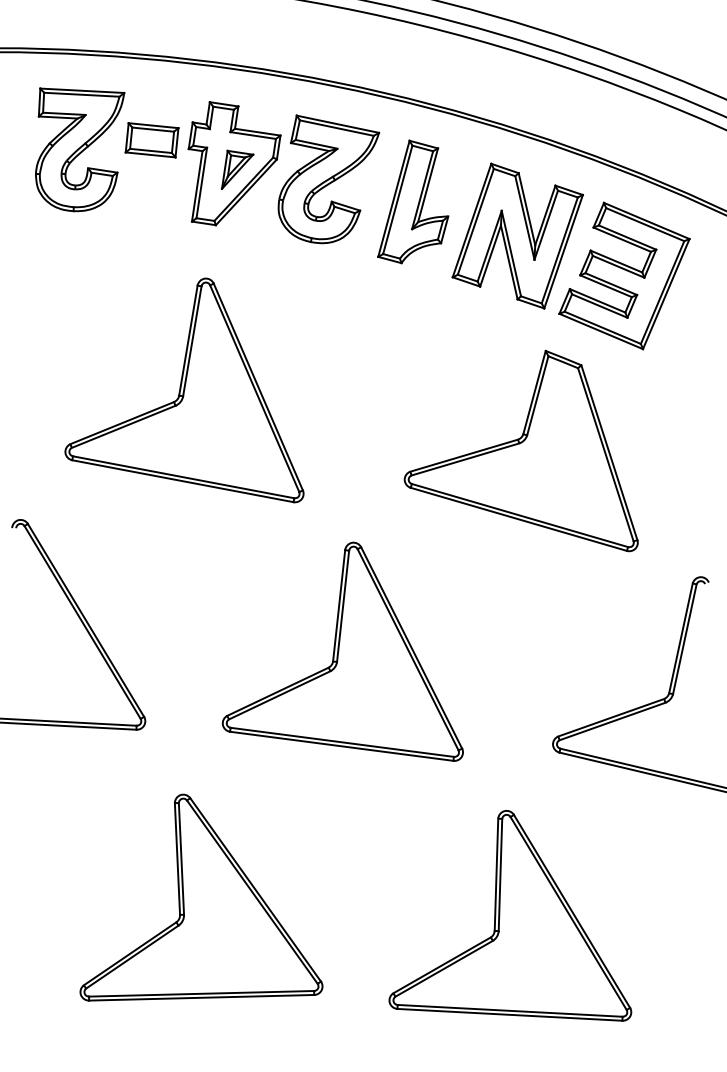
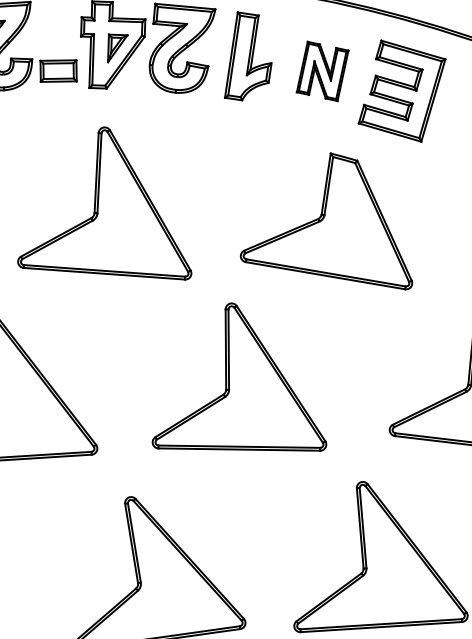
part: (151, 140) -> (58, 71), moved
part: (517, 235) -> (322, 71), size x0.6
part: (520, 450) -> (320, 226), moved

